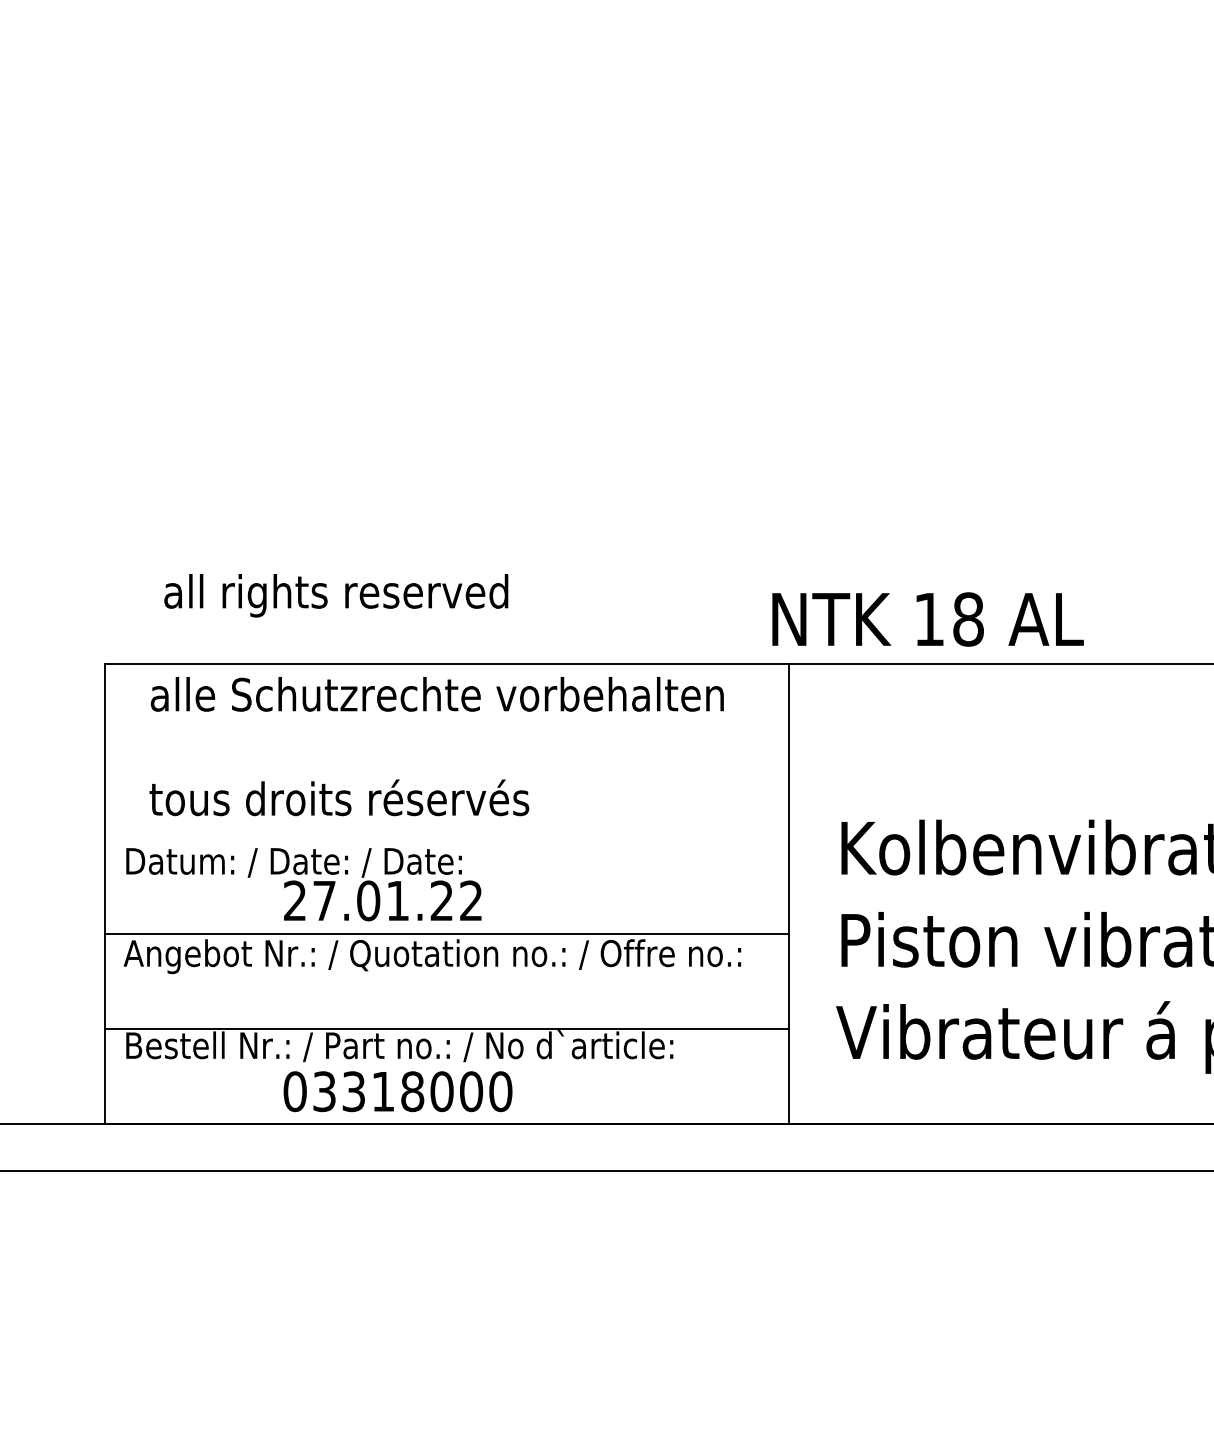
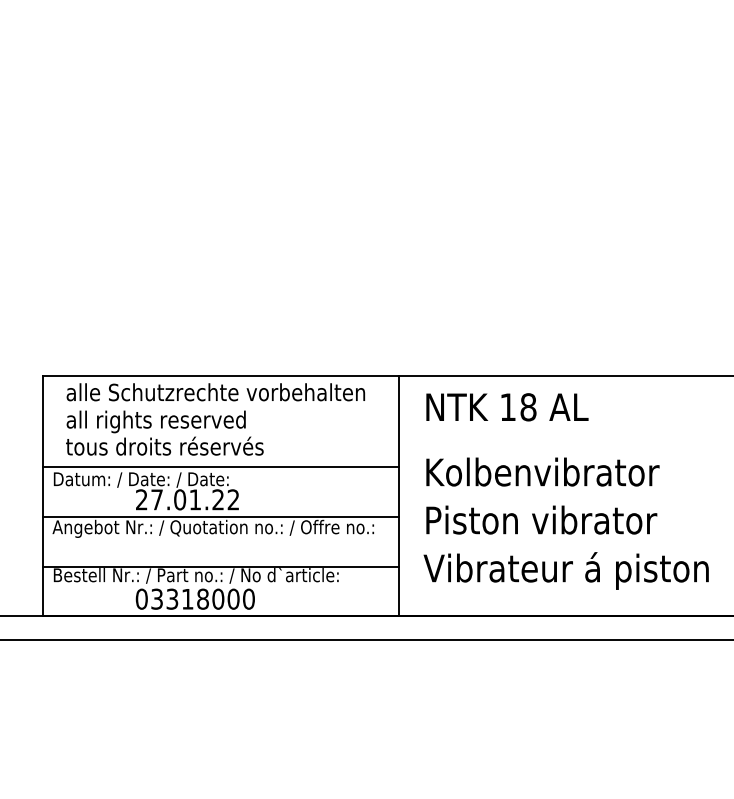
text: (334, 594) -> (155, 421), moved
text: (928, 619) -> (507, 407), moved
line: (446, 838) -> (220, 467), added

